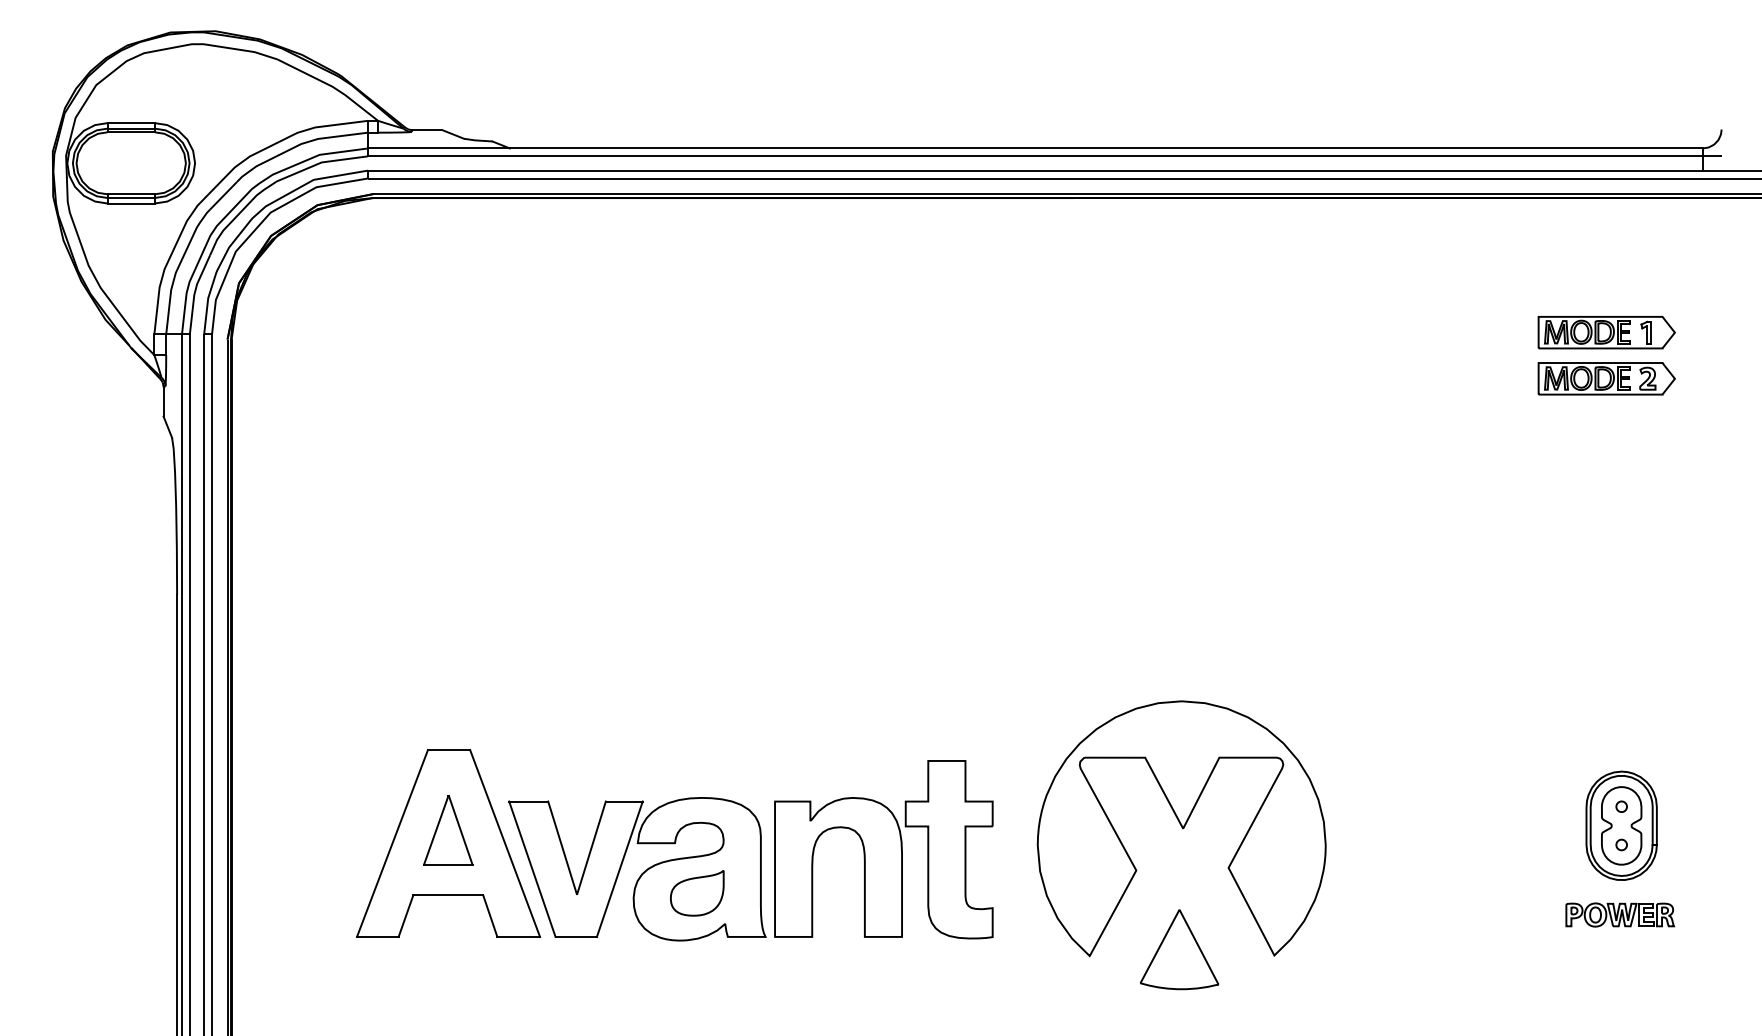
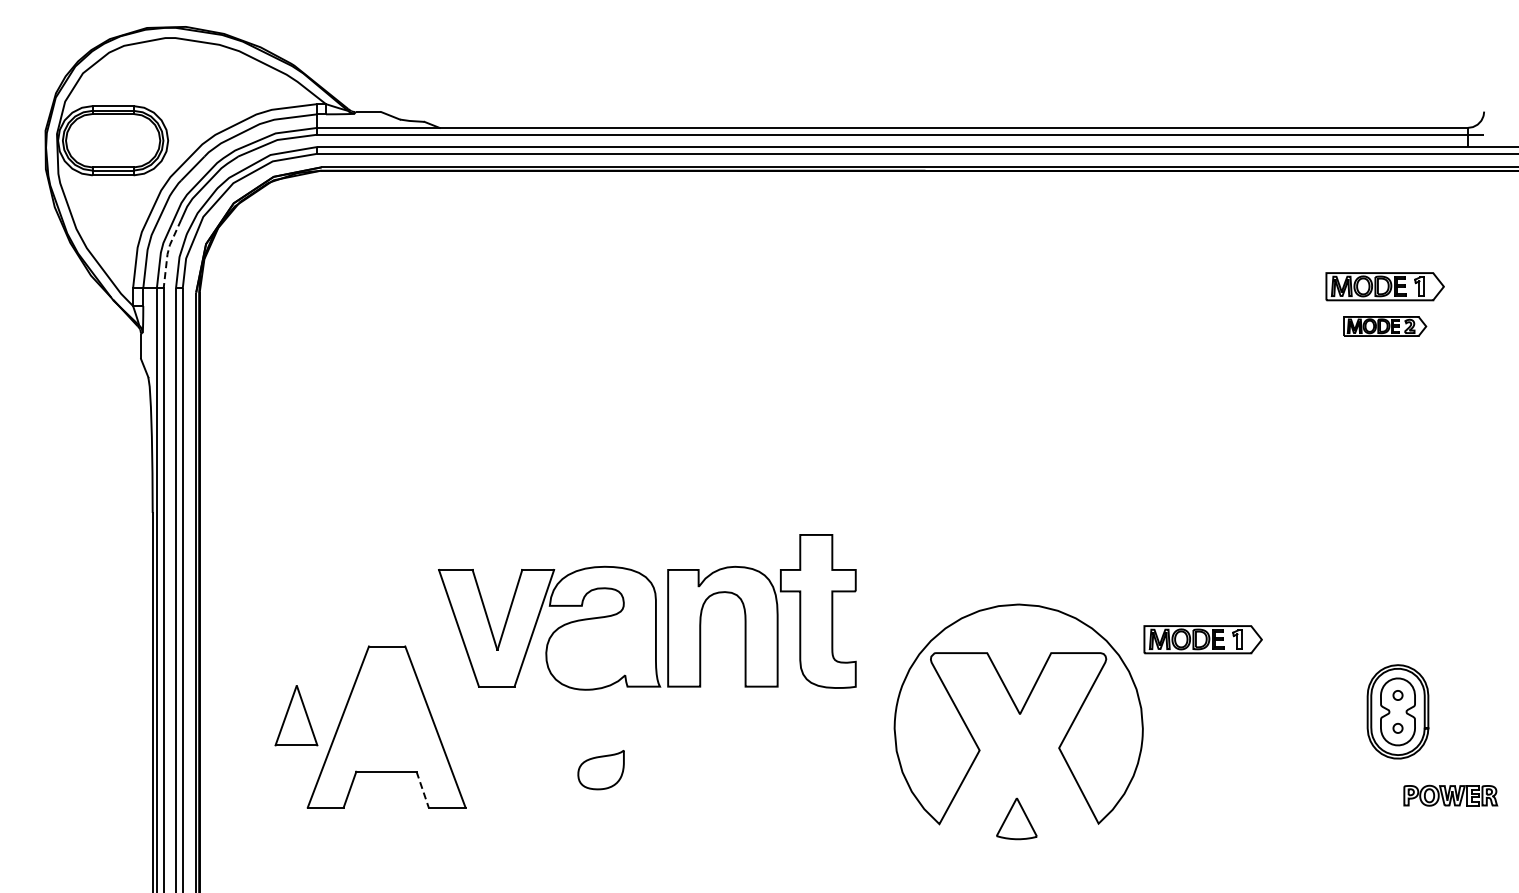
line: (194, 294) -> (167, 253), solid -> dashed
part: (1606, 378) -> (1384, 326), size x0.7
part: (1394, 741) -> (1202, 639), added
part: (448, 830) -> (296, 715), moved
part: (751, 850) -> (647, 612), moved
part: (1619, 914) -> (1450, 795), moved
line: (490, 915) -> (422, 789), solid -> dashed
part: (1179, 949) -> (1016, 818), size x0.6

